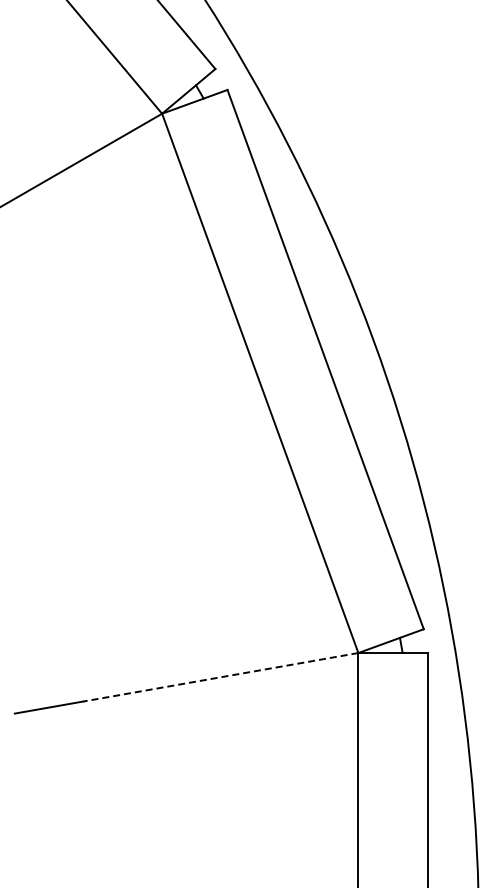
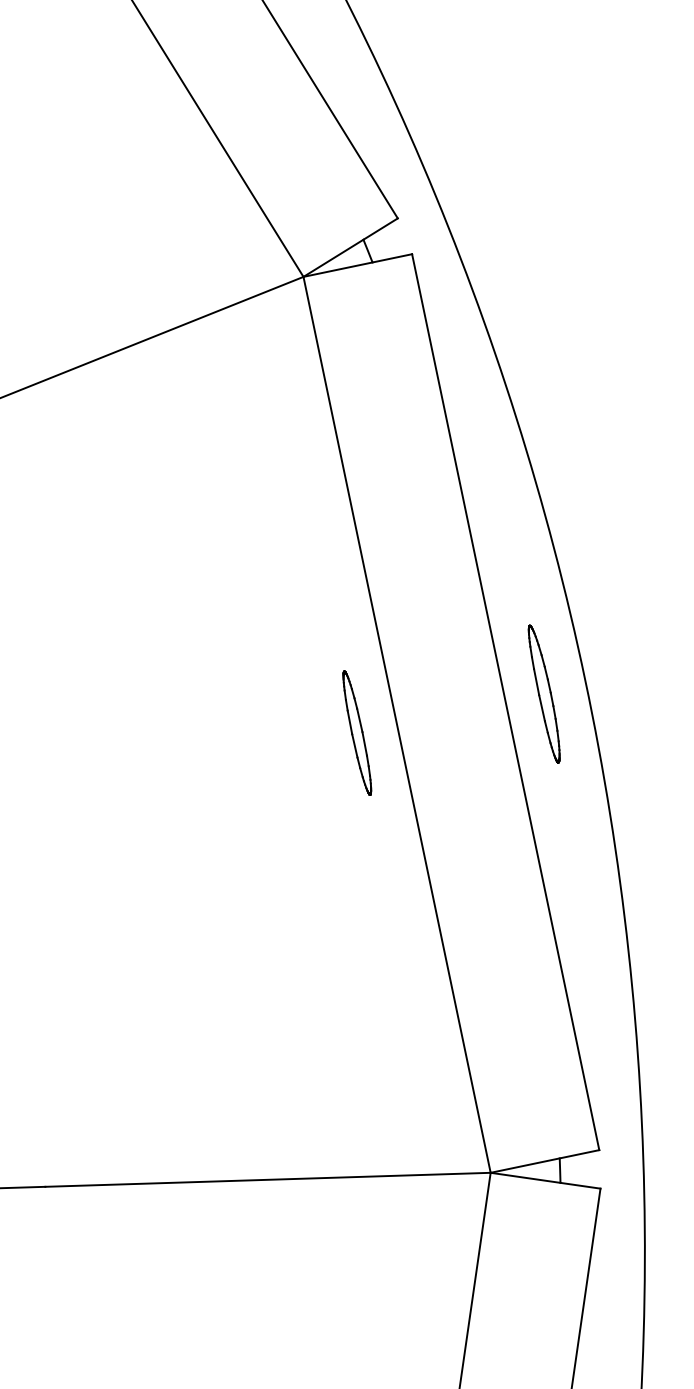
part: (348, 350) -> (543, 693), added
part: (236, 391) -> (357, 732), added
line: (220, 677) -> (267, 1180), dashed -> solid

